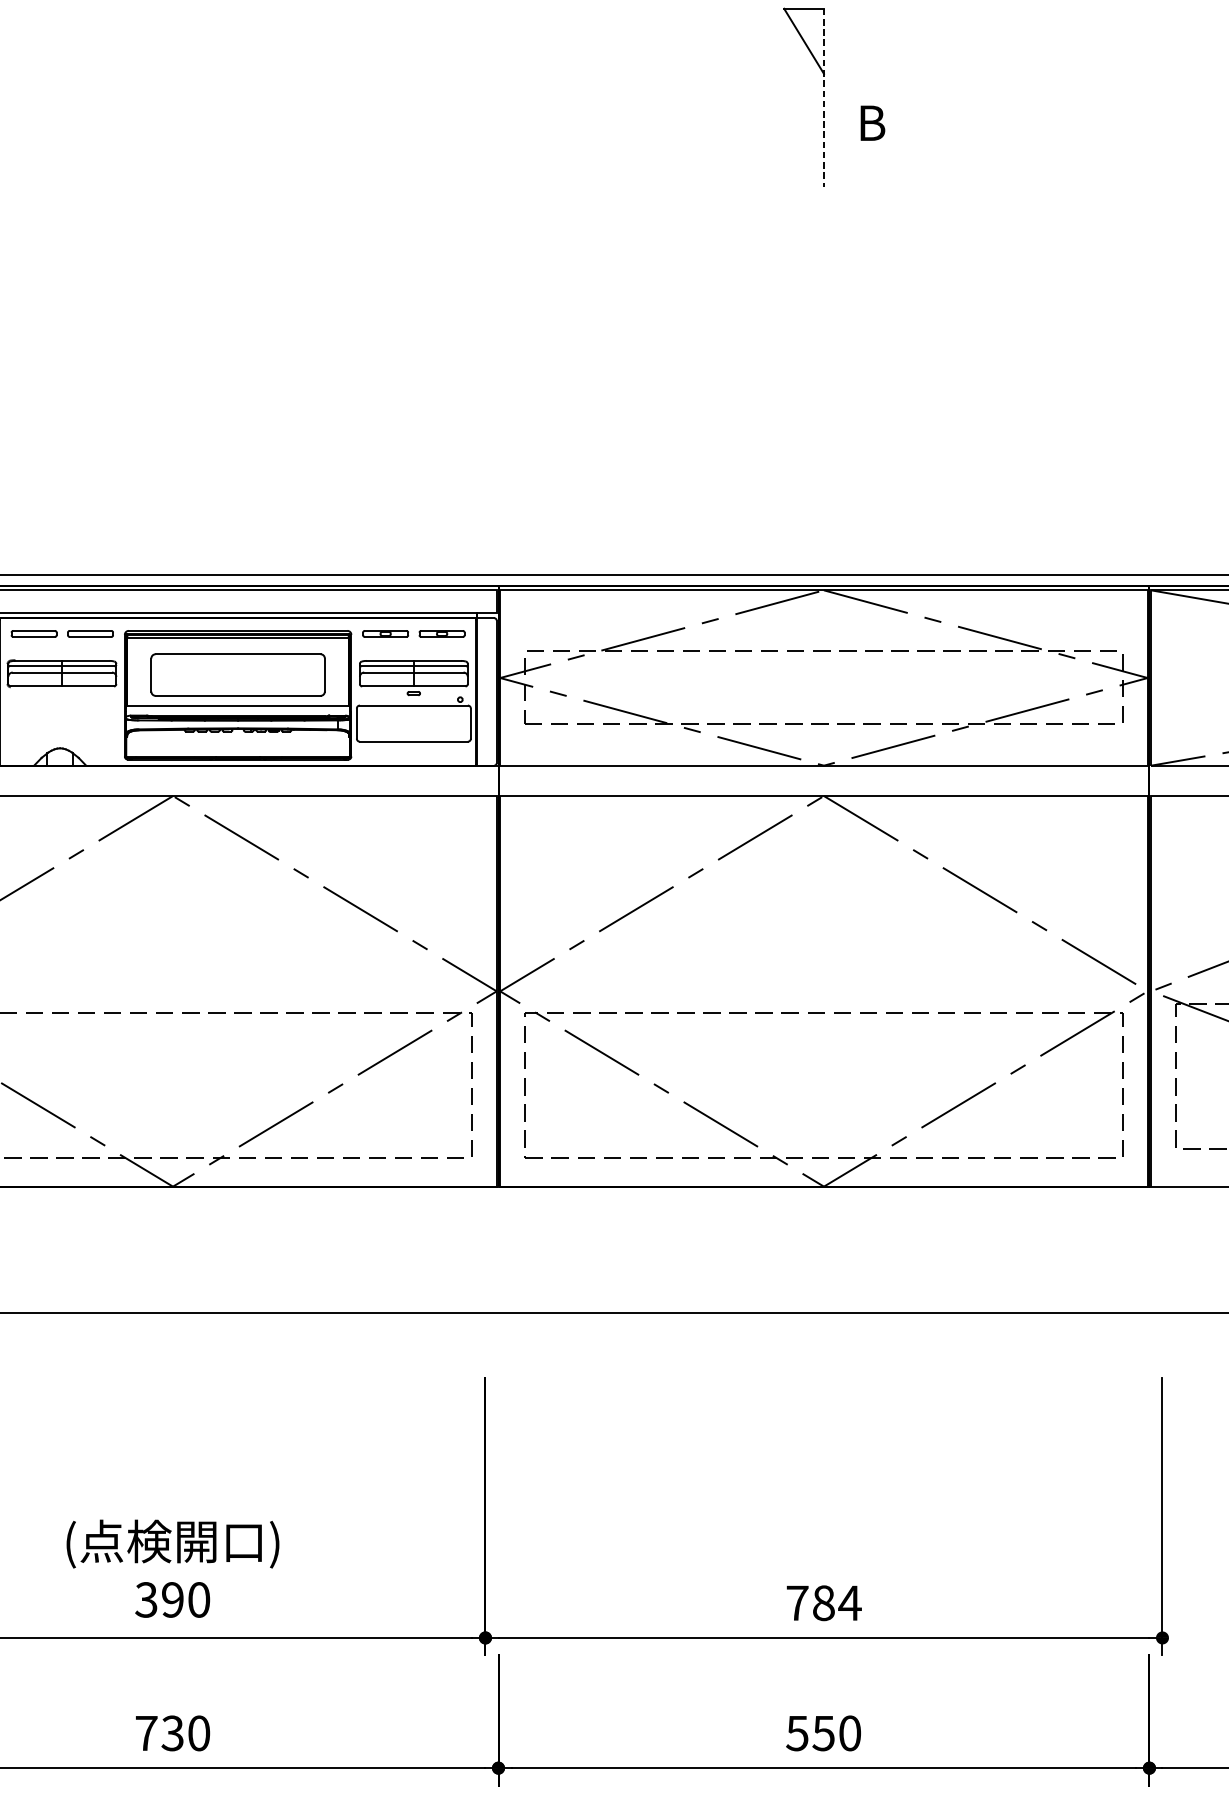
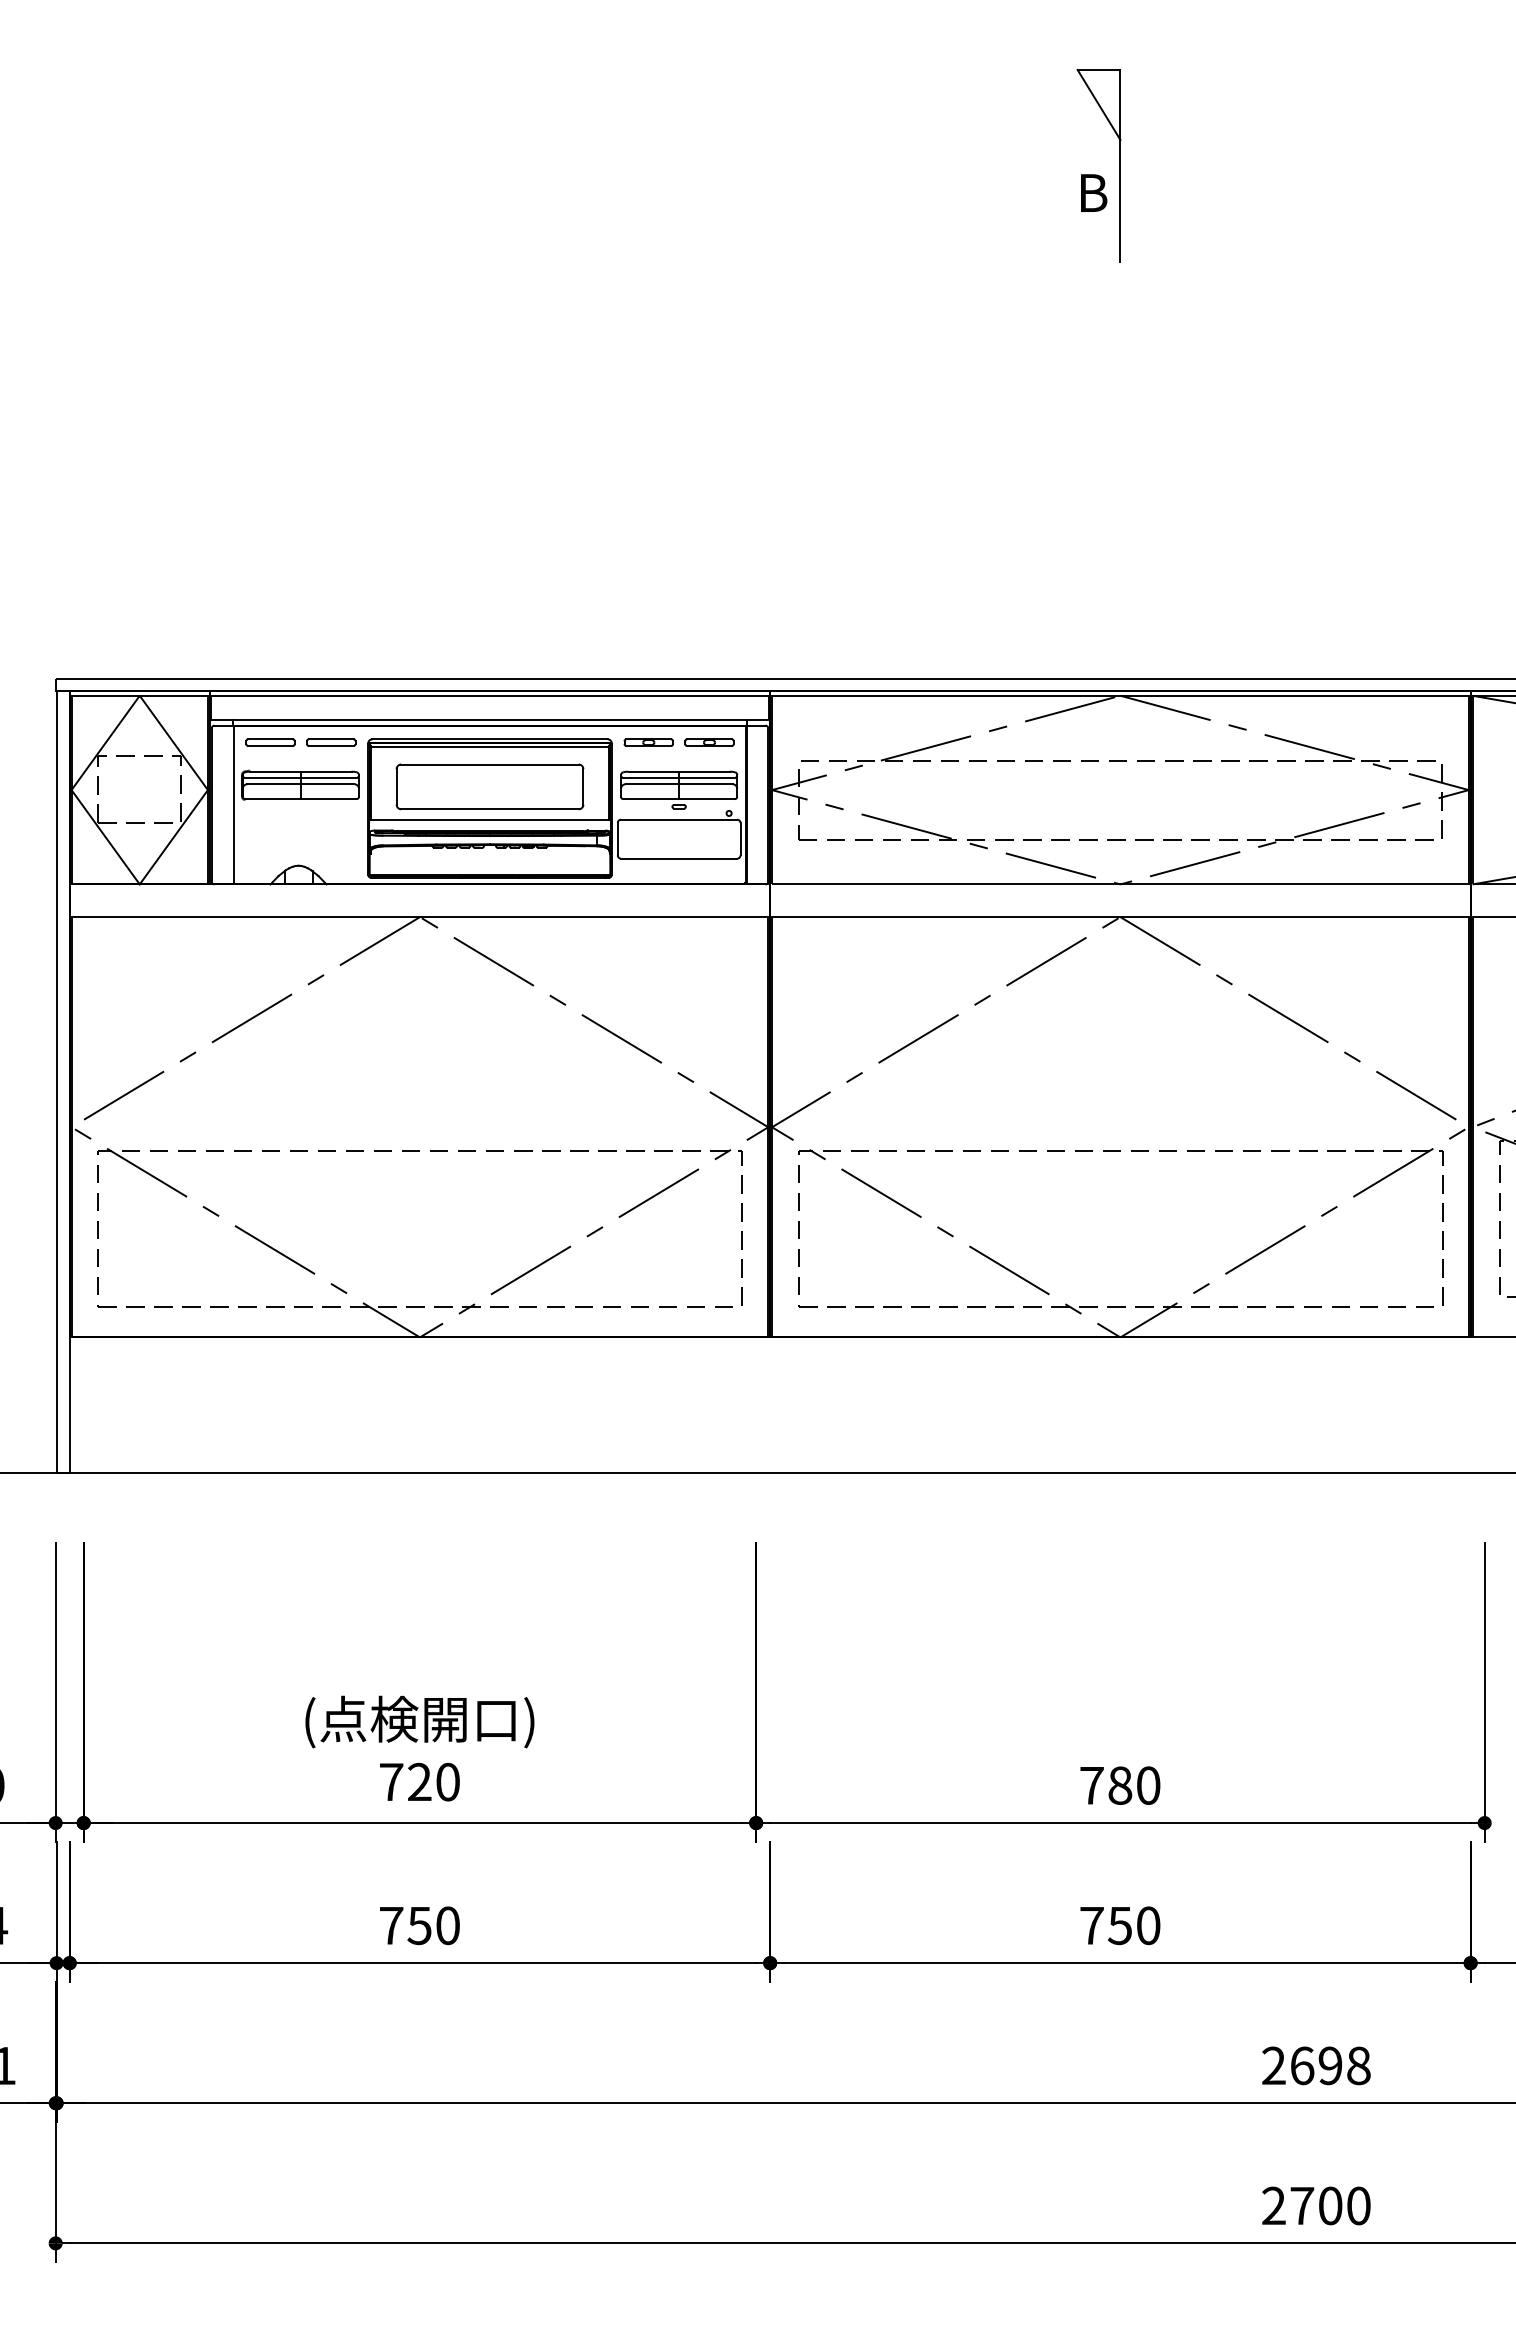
line: (824, 97) -> (1120, 165), dashed -> solid
text: (873, 122) -> (1094, 192), moved
text: (159, 1599) -> (405, 1781), 390 -> 720
text: (850, 1603) -> (1148, 1785), 784 -> 780
text: (172, 1733) -> (419, 1925), 730 -> 750
text: (797, 1734) -> (1091, 1926), 550 -> 750

